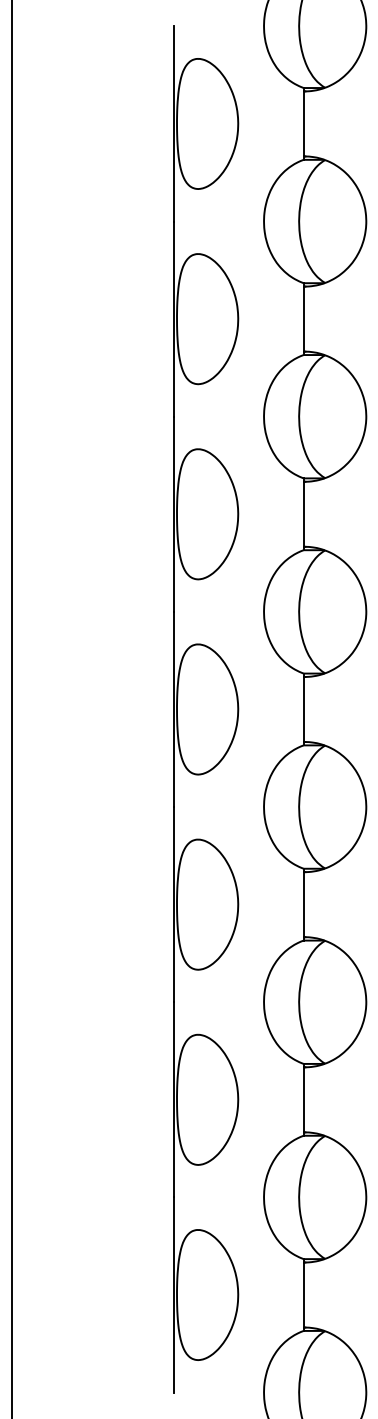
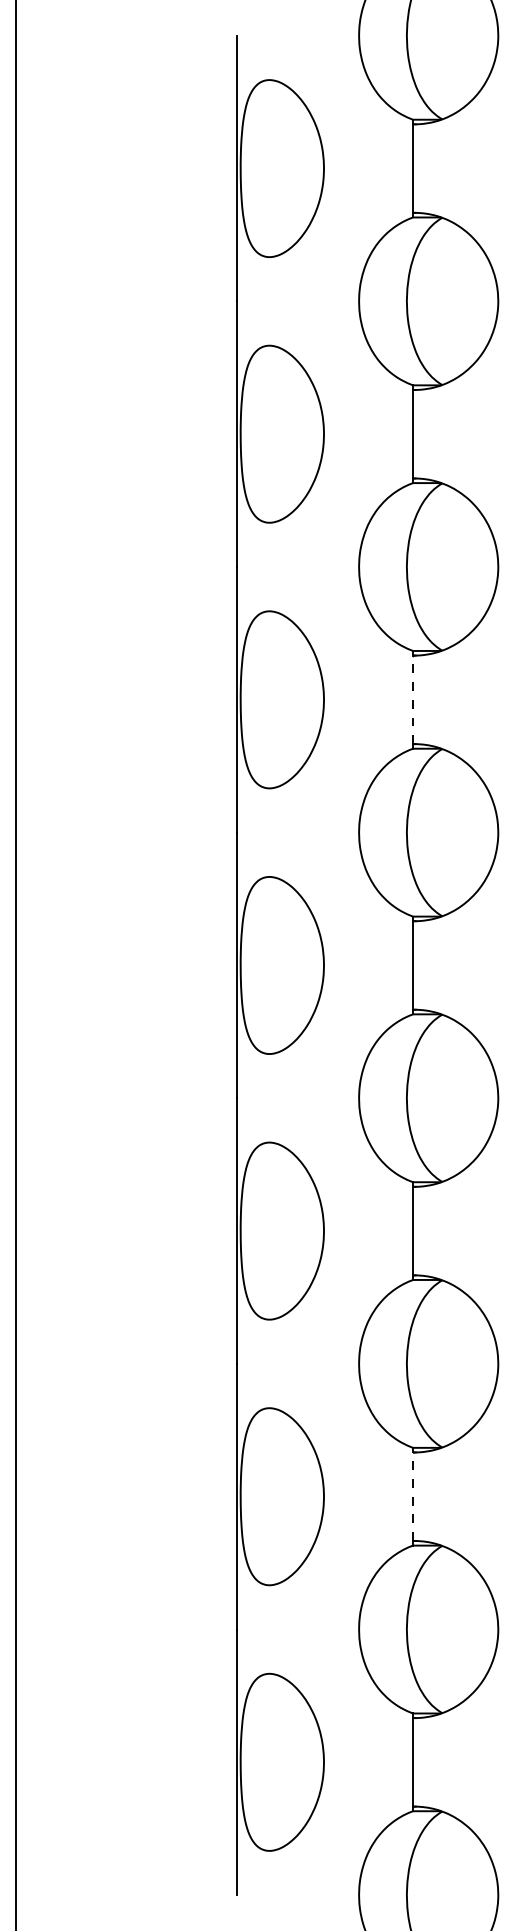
line: (303, 514) -> (413, 699), solid -> dashed
line: (303, 1099) -> (413, 1496), solid -> dashed

